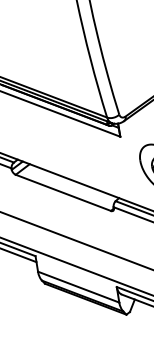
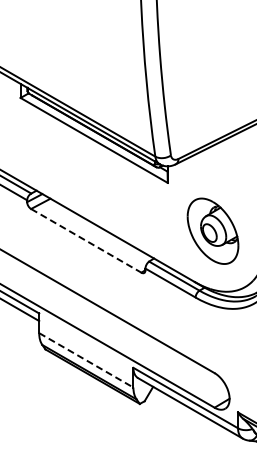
line: (63, 192) -> (86, 240), solid -> dashed
line: (78, 287) -> (86, 360), solid -> dashed

